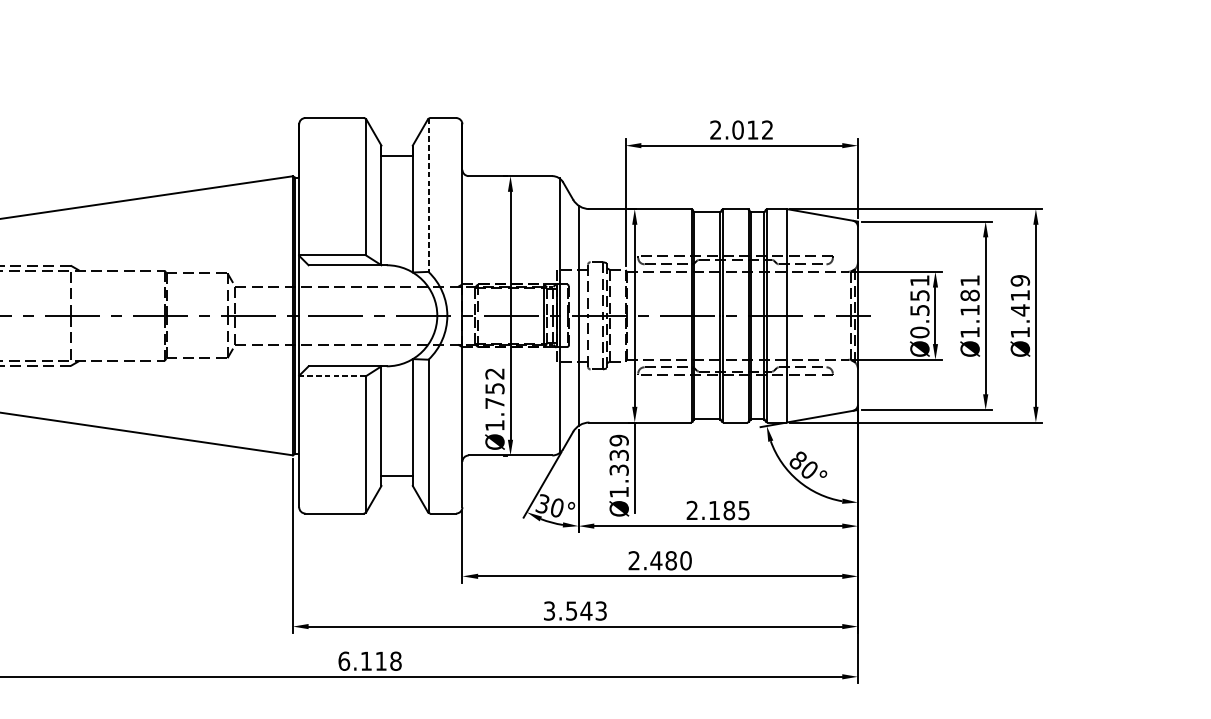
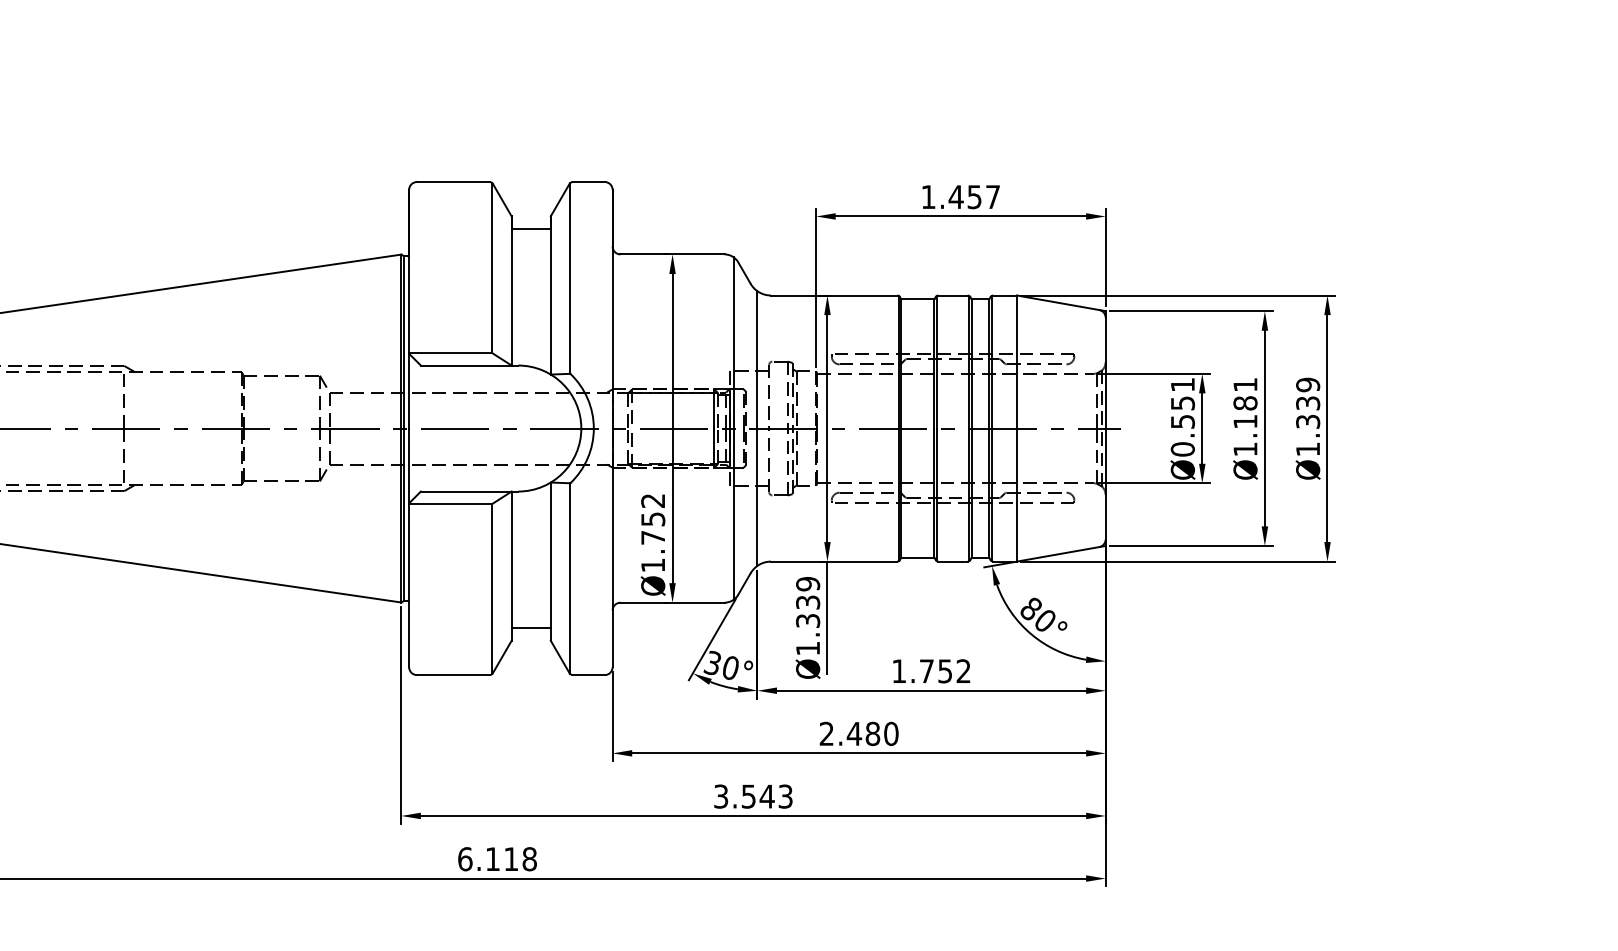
text: (741, 130) -> (960, 197), 2.012 -> 1.457
line: (428, 195) -> (570, 278), dashed -> solid
text: (1020, 302) -> (1308, 412), Ø1.419 -> Ø1.339
line: (332, 376) -> (450, 504), dashed -> solid
text: (718, 510) -> (931, 671), 2.185 -> 1.752

